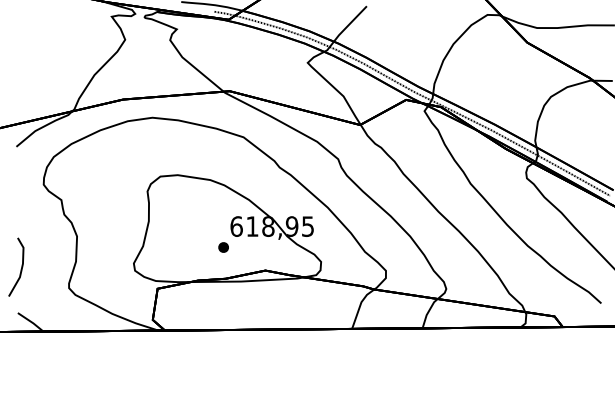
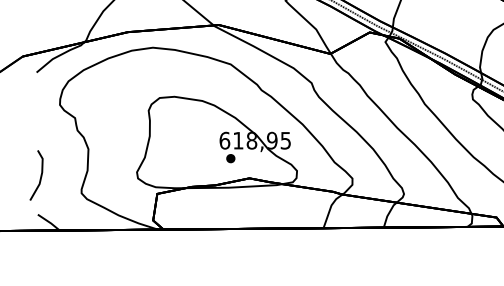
part: (223, 247) -> (230, 158), moved

